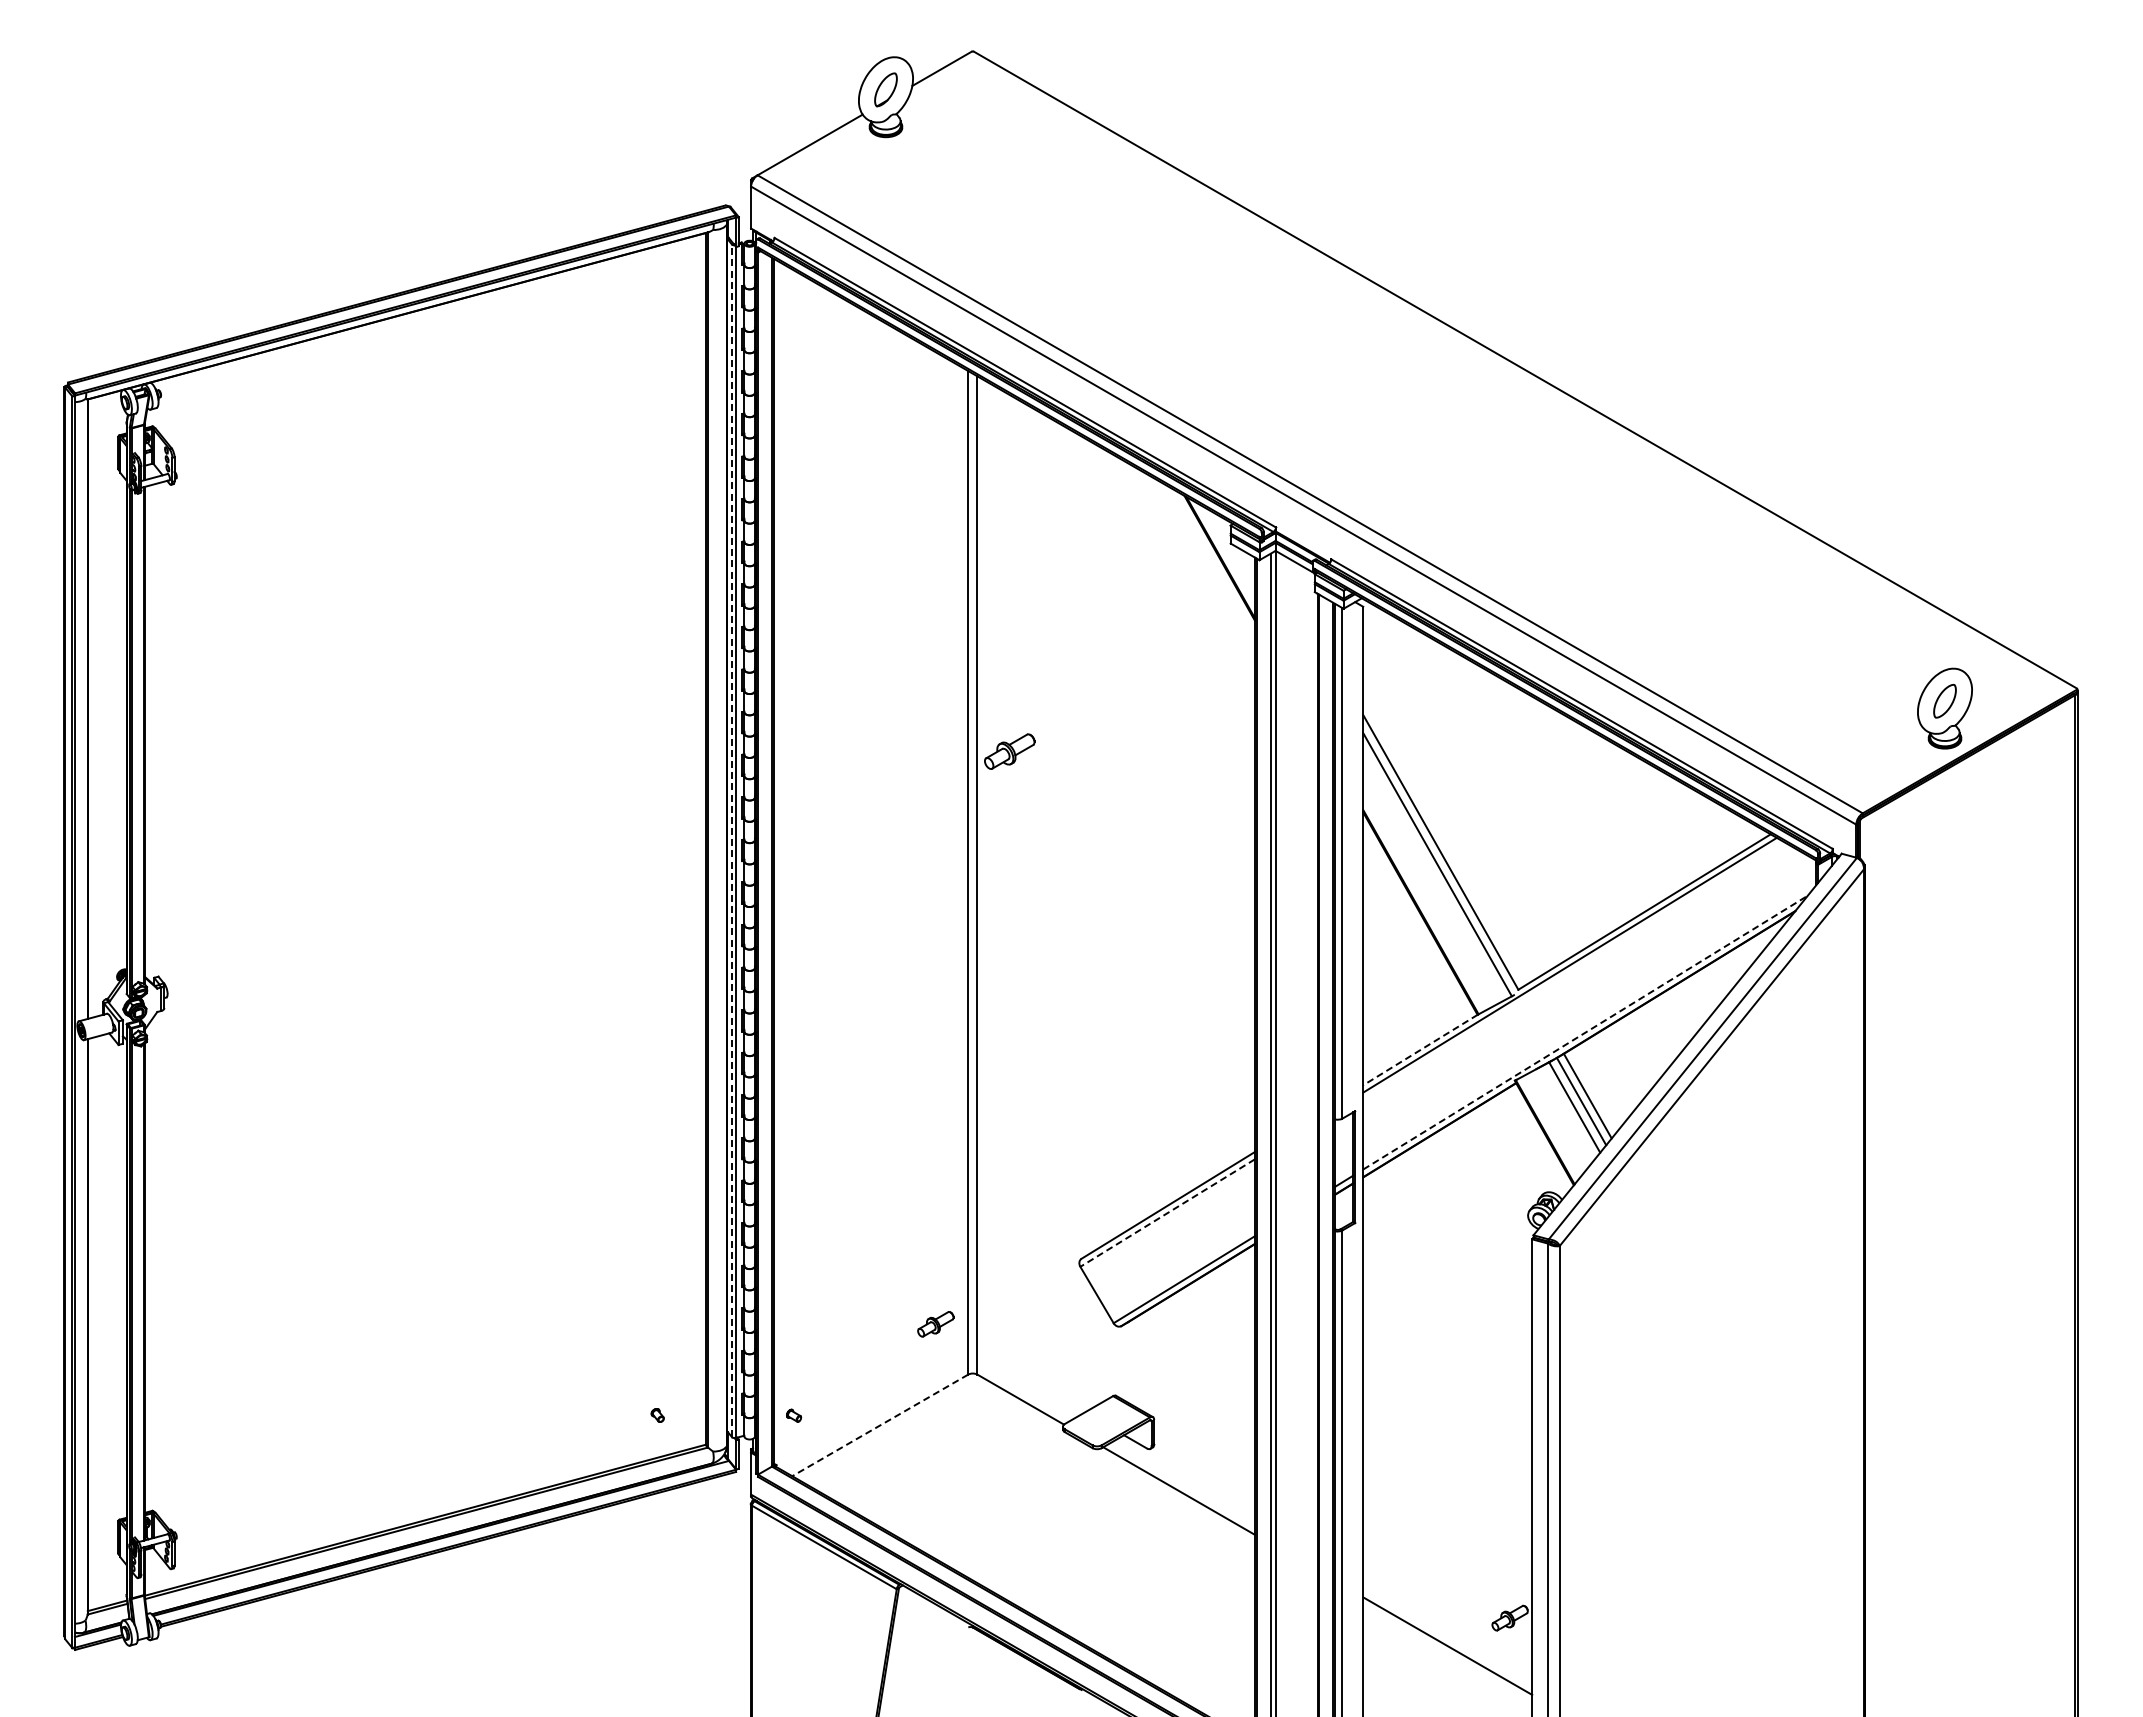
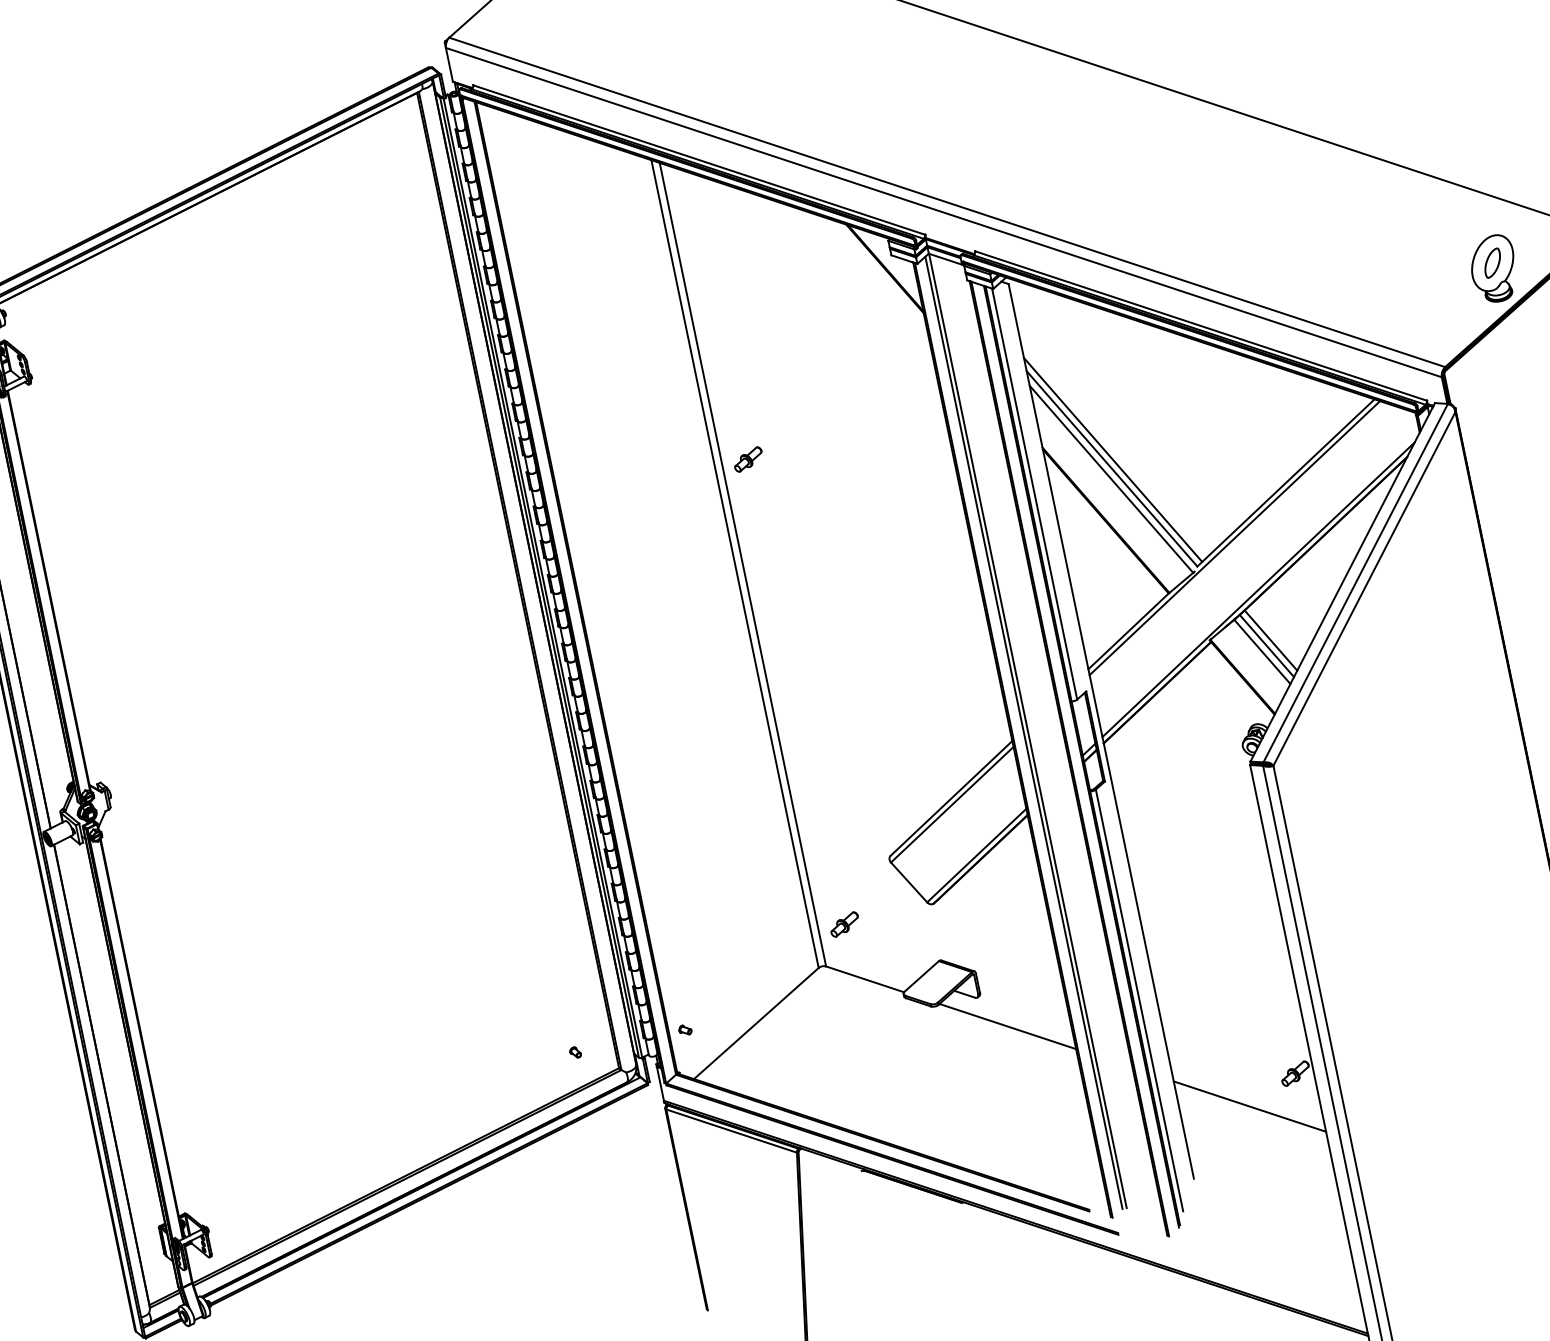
part: (1009, 751) -> (748, 459), size x0.71
line: (731, 840) -> (539, 577), dashed -> solid
line: (1444, 841) -> (1113, 459), added
line: (1585, 1032) -> (1258, 589), dashed -> solid
line: (1420, 1050) -> (1128, 631), dashed -> solid
line: (1167, 1213) -> (952, 805), dashed -> solid
part: (935, 1324) -> (844, 924), moved
line: (880, 1425) -> (756, 1023), dashed -> solid

